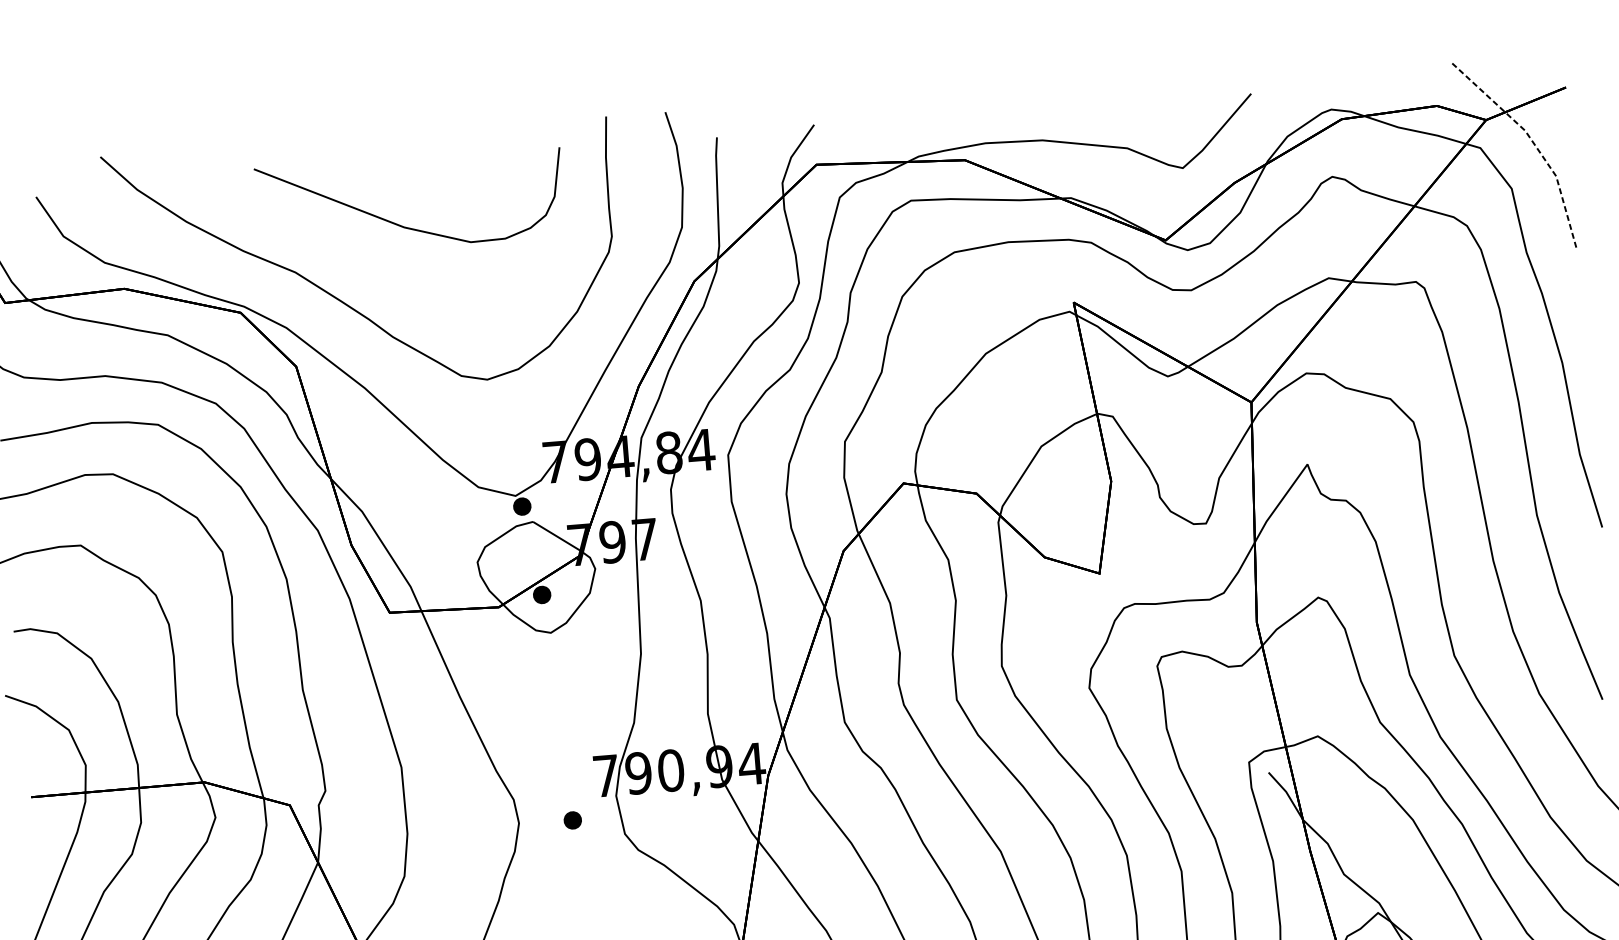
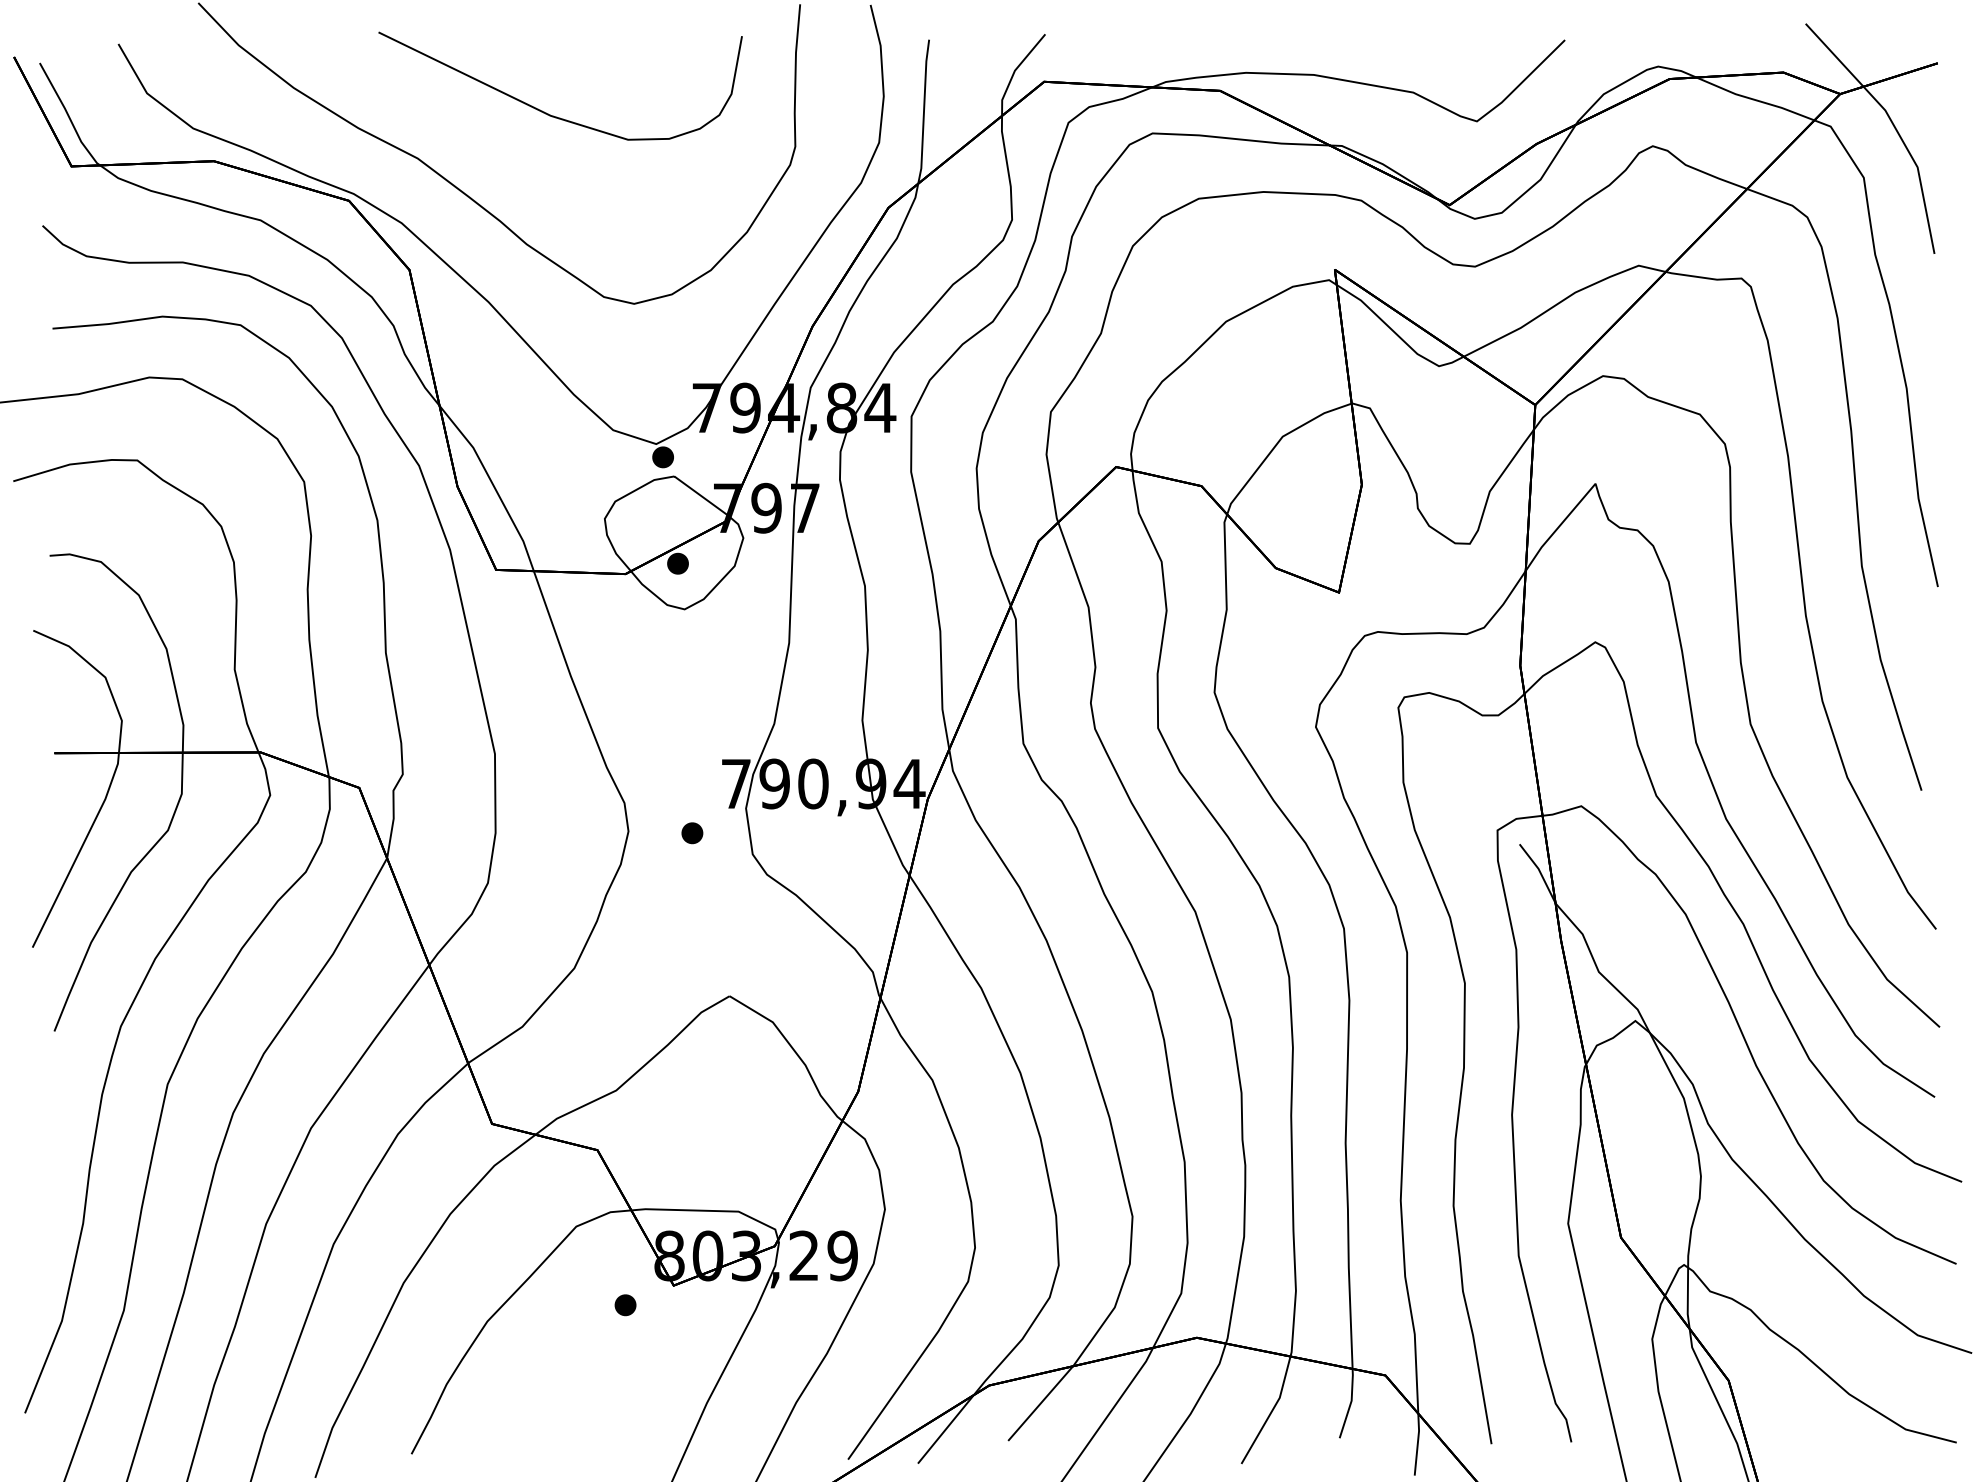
line: (1533, 143) -> (1894, 126), dashed -> solid

